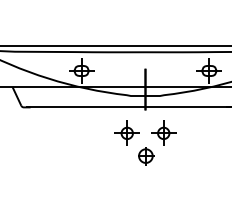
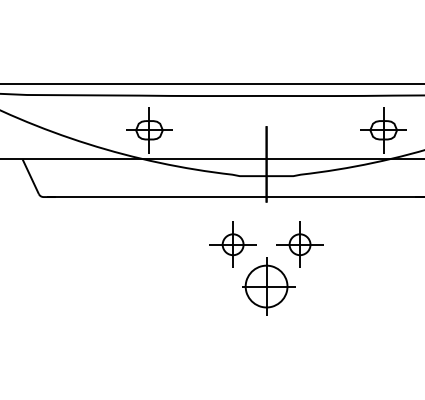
part: (146, 155) -> (268, 285), size x1.67

